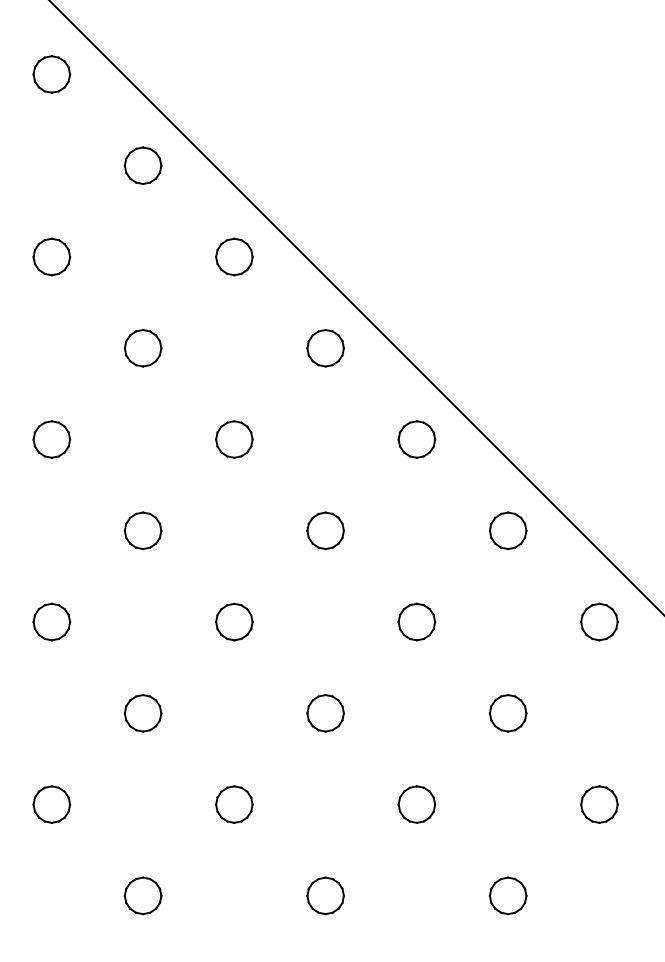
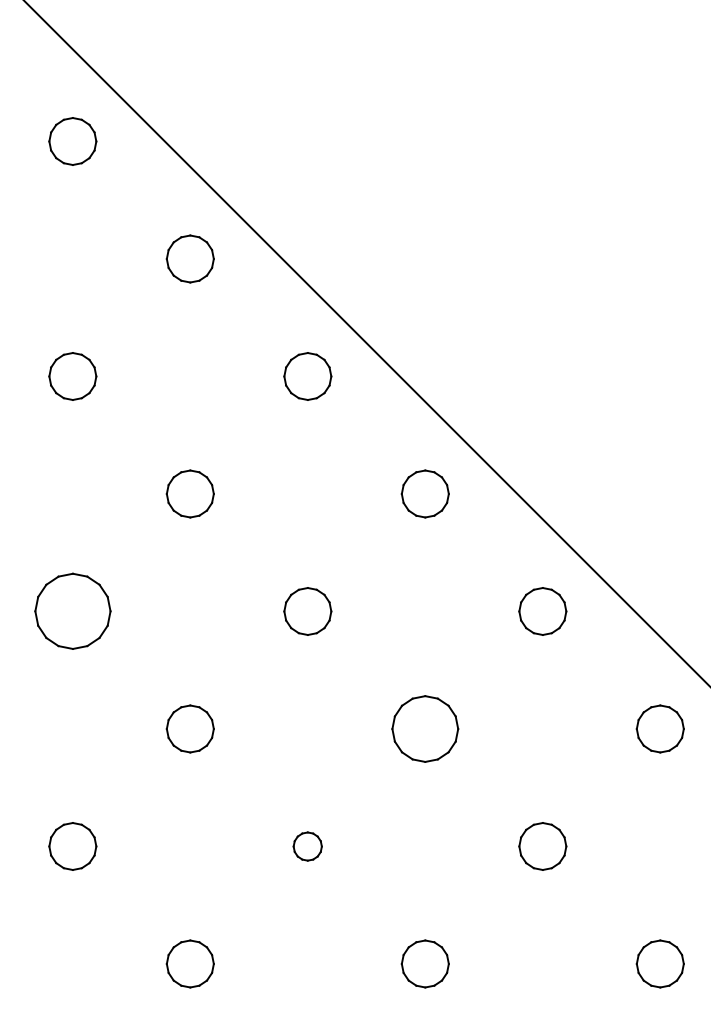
part: (142, 530) -> (72, 611), size x1.6
part: (416, 621) -> (424, 728), size x1.4
part: (325, 713) -> (307, 846), size x0.6

